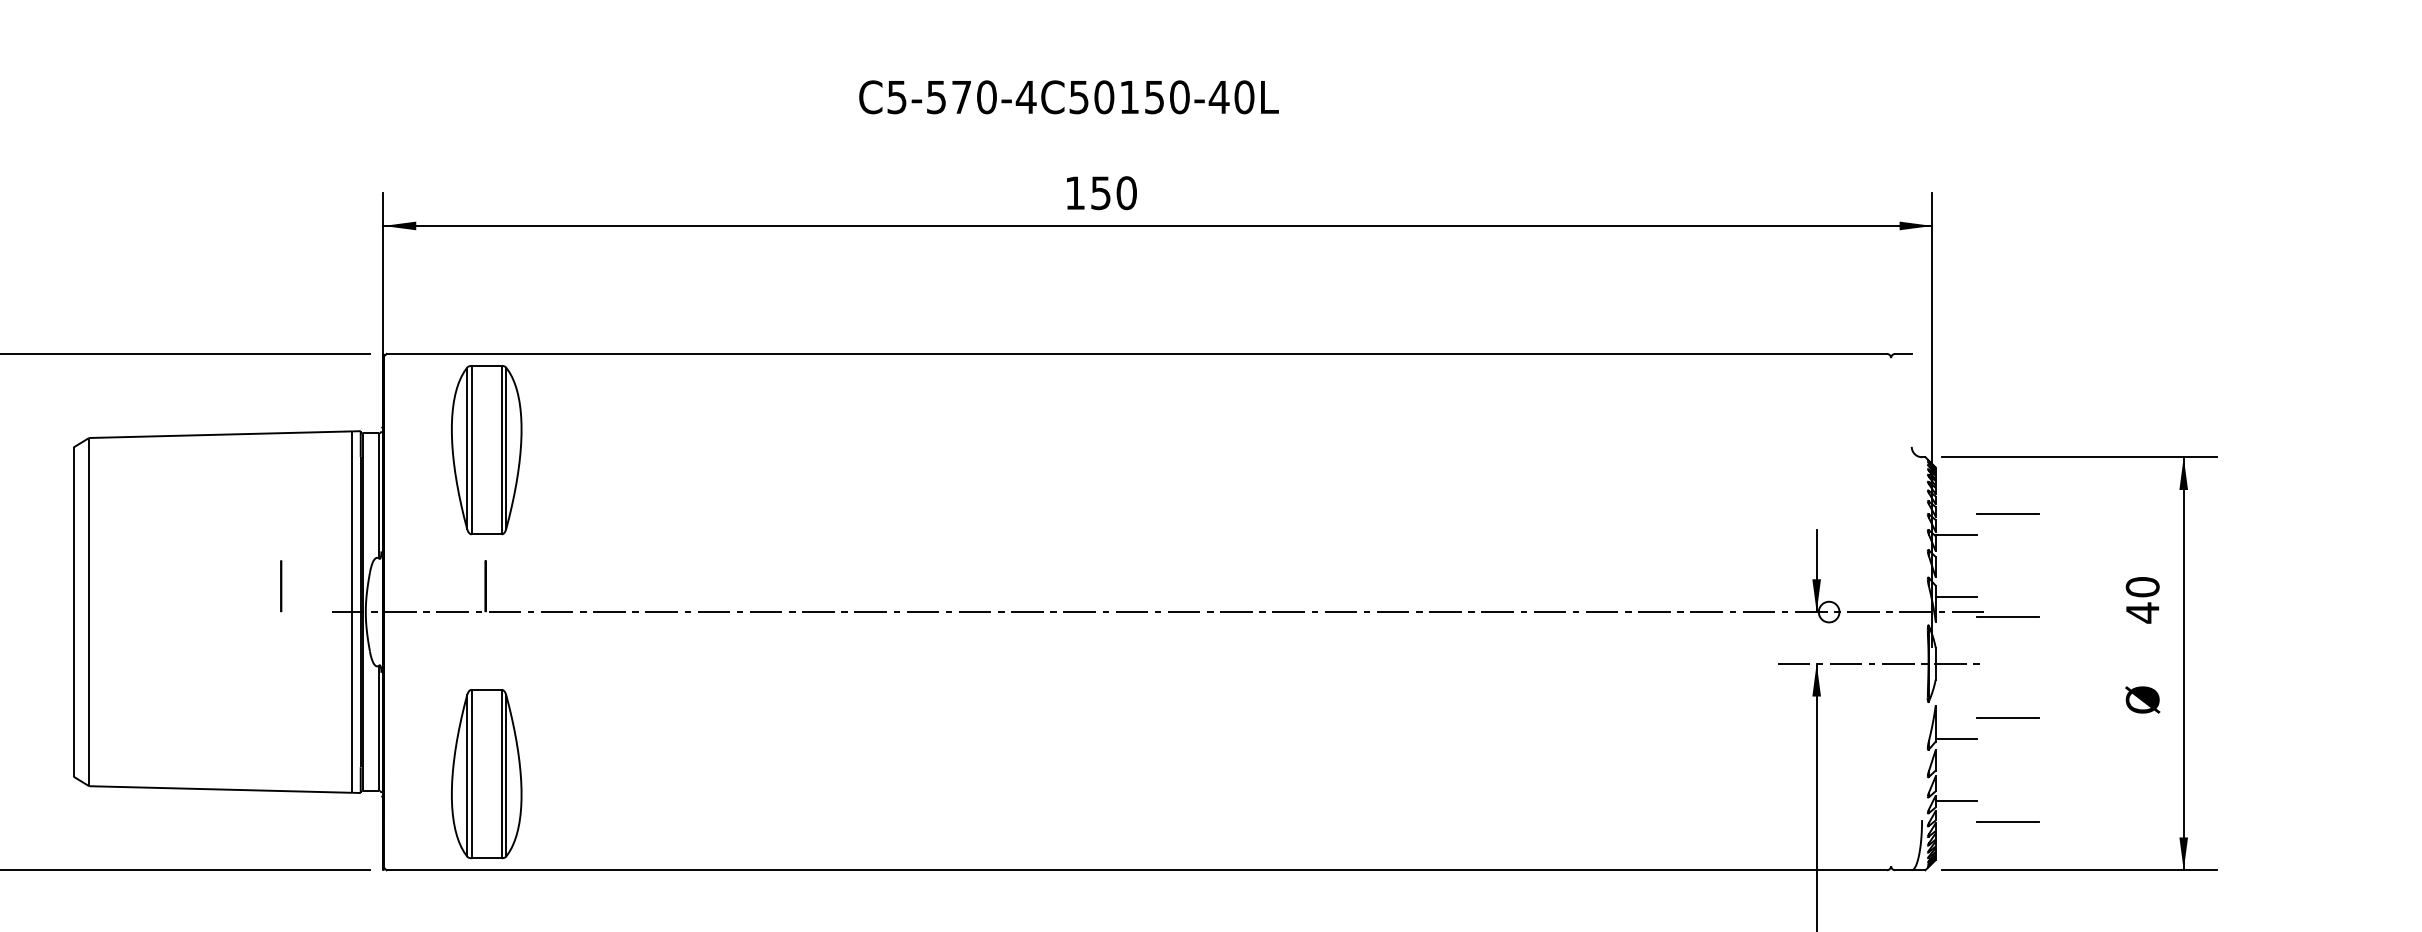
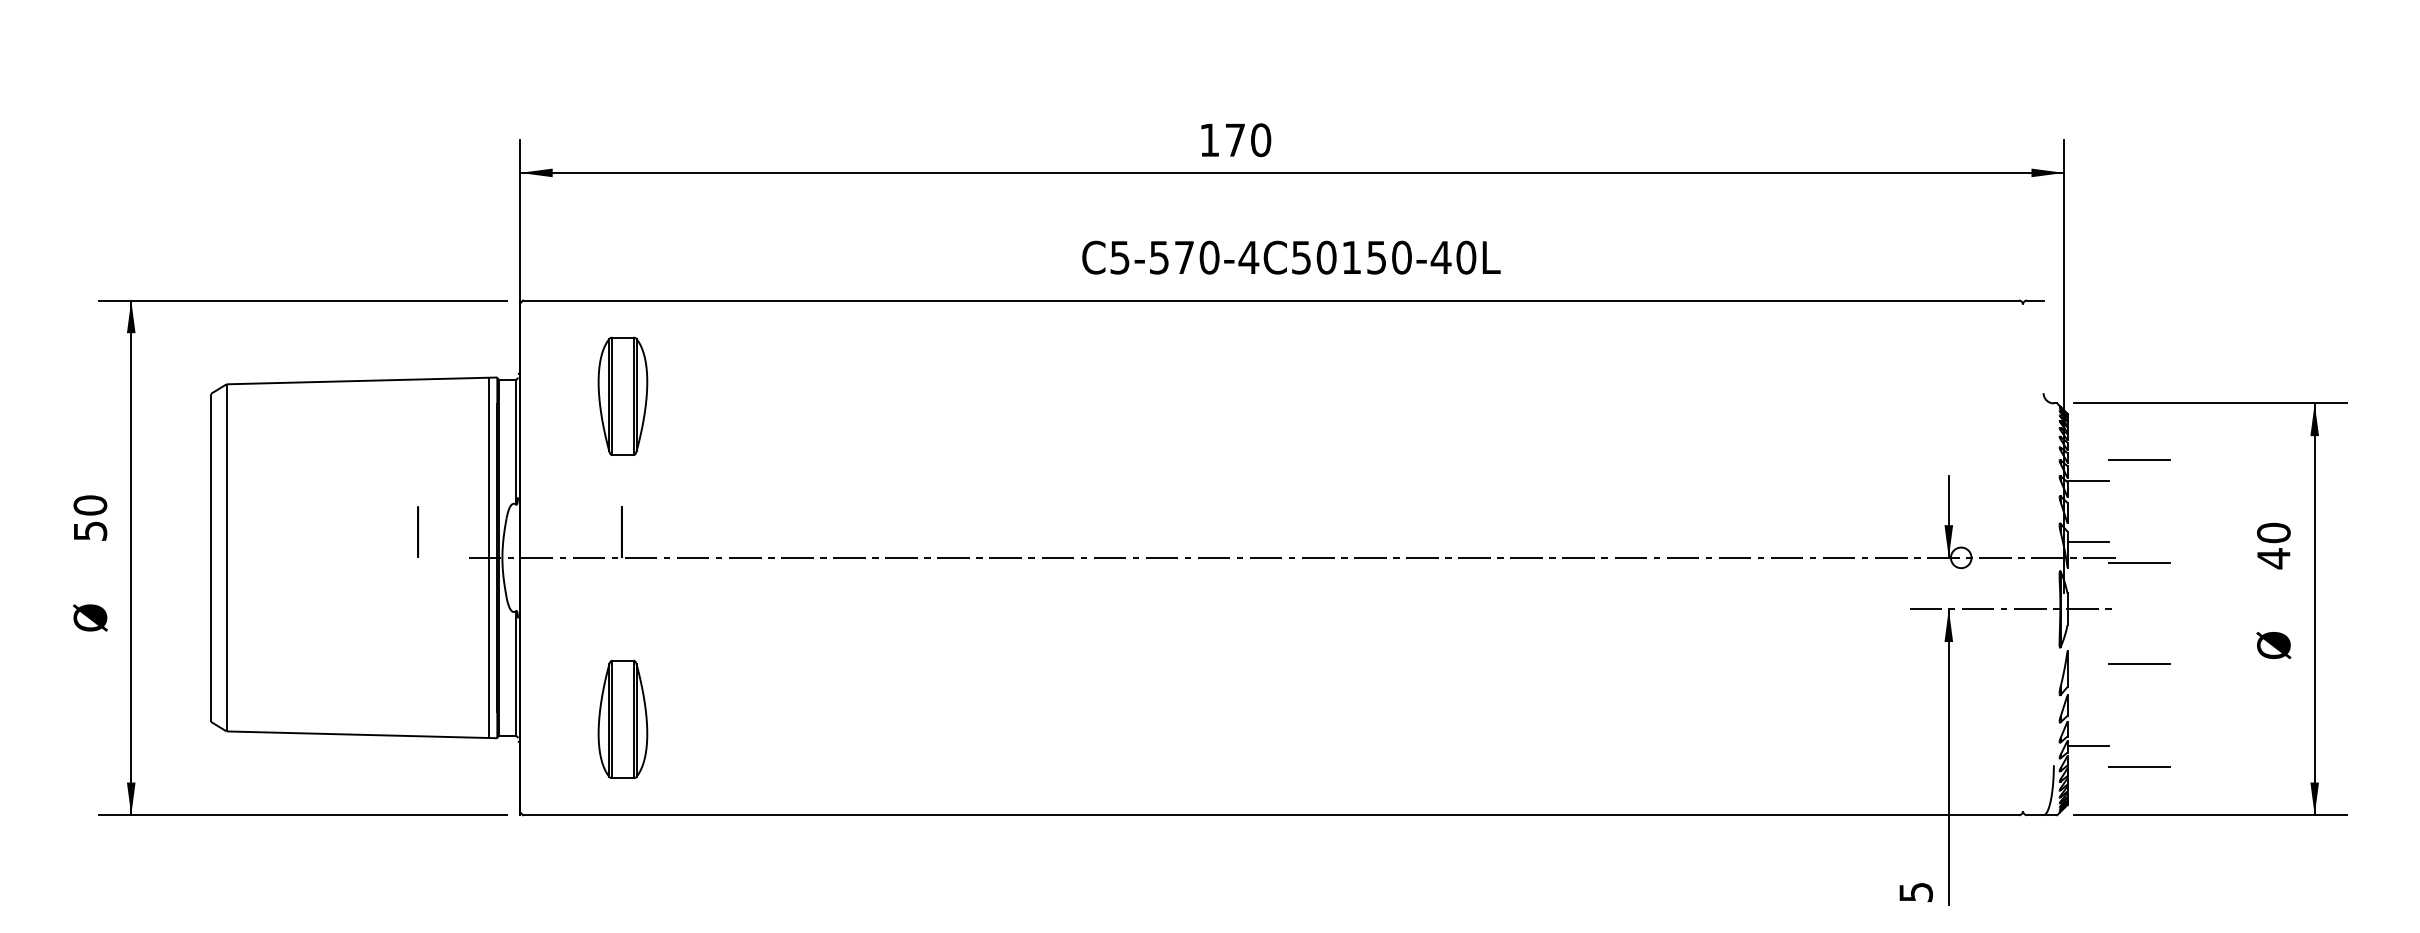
text: (1069, 97) -> (1291, 257), moved
text: (1100, 193) -> (1234, 140), 150 -> 170
part: (486, 450) -> (622, 396), size x0.7
line: (1955, 739) -> (2087, 684), removed
part: (486, 774) -> (622, 719), size x0.7

